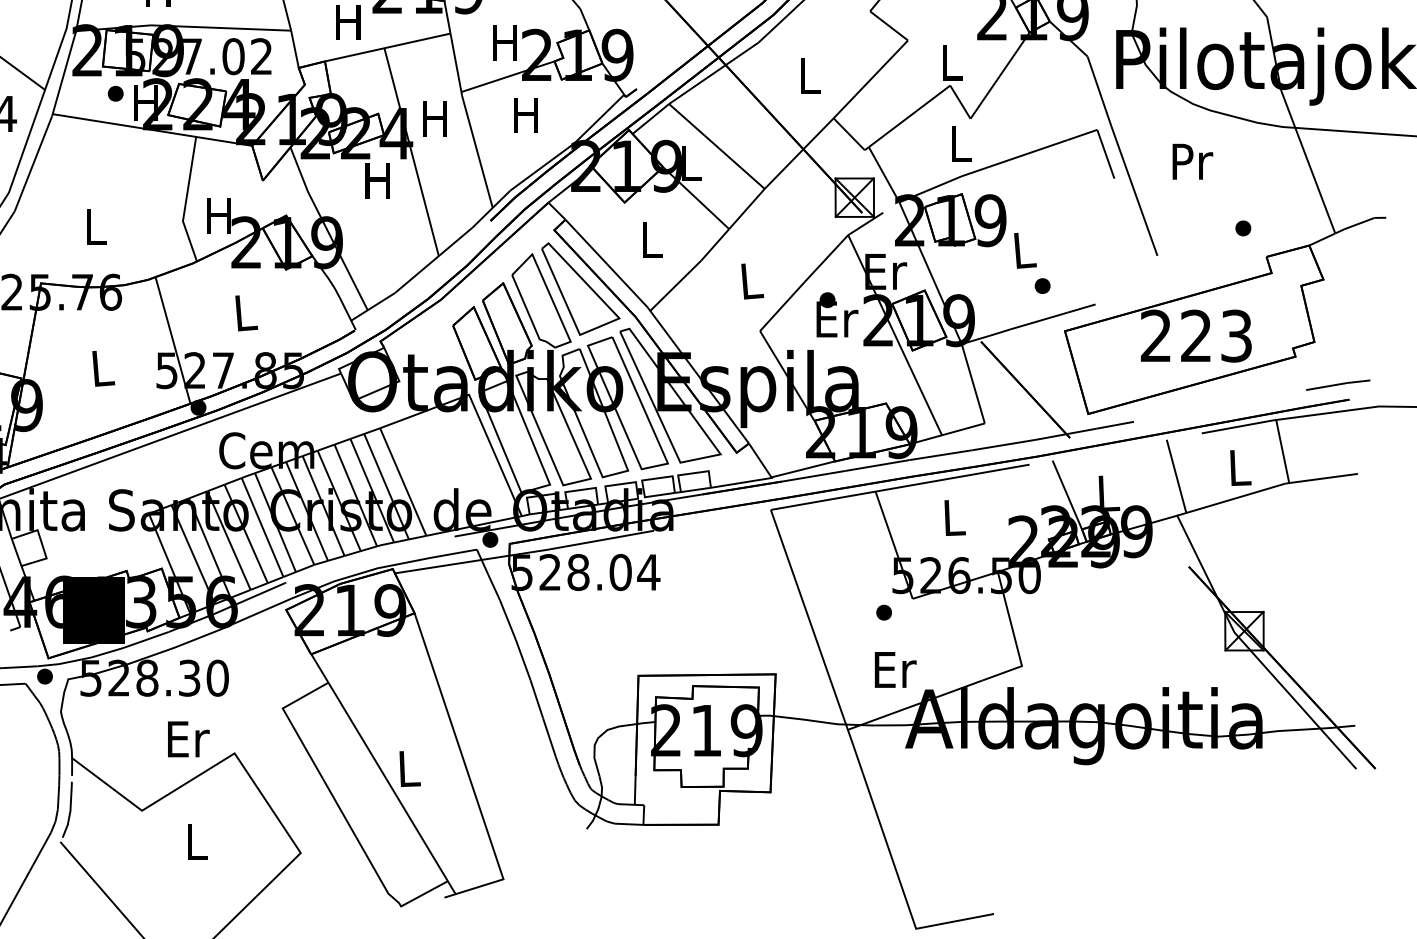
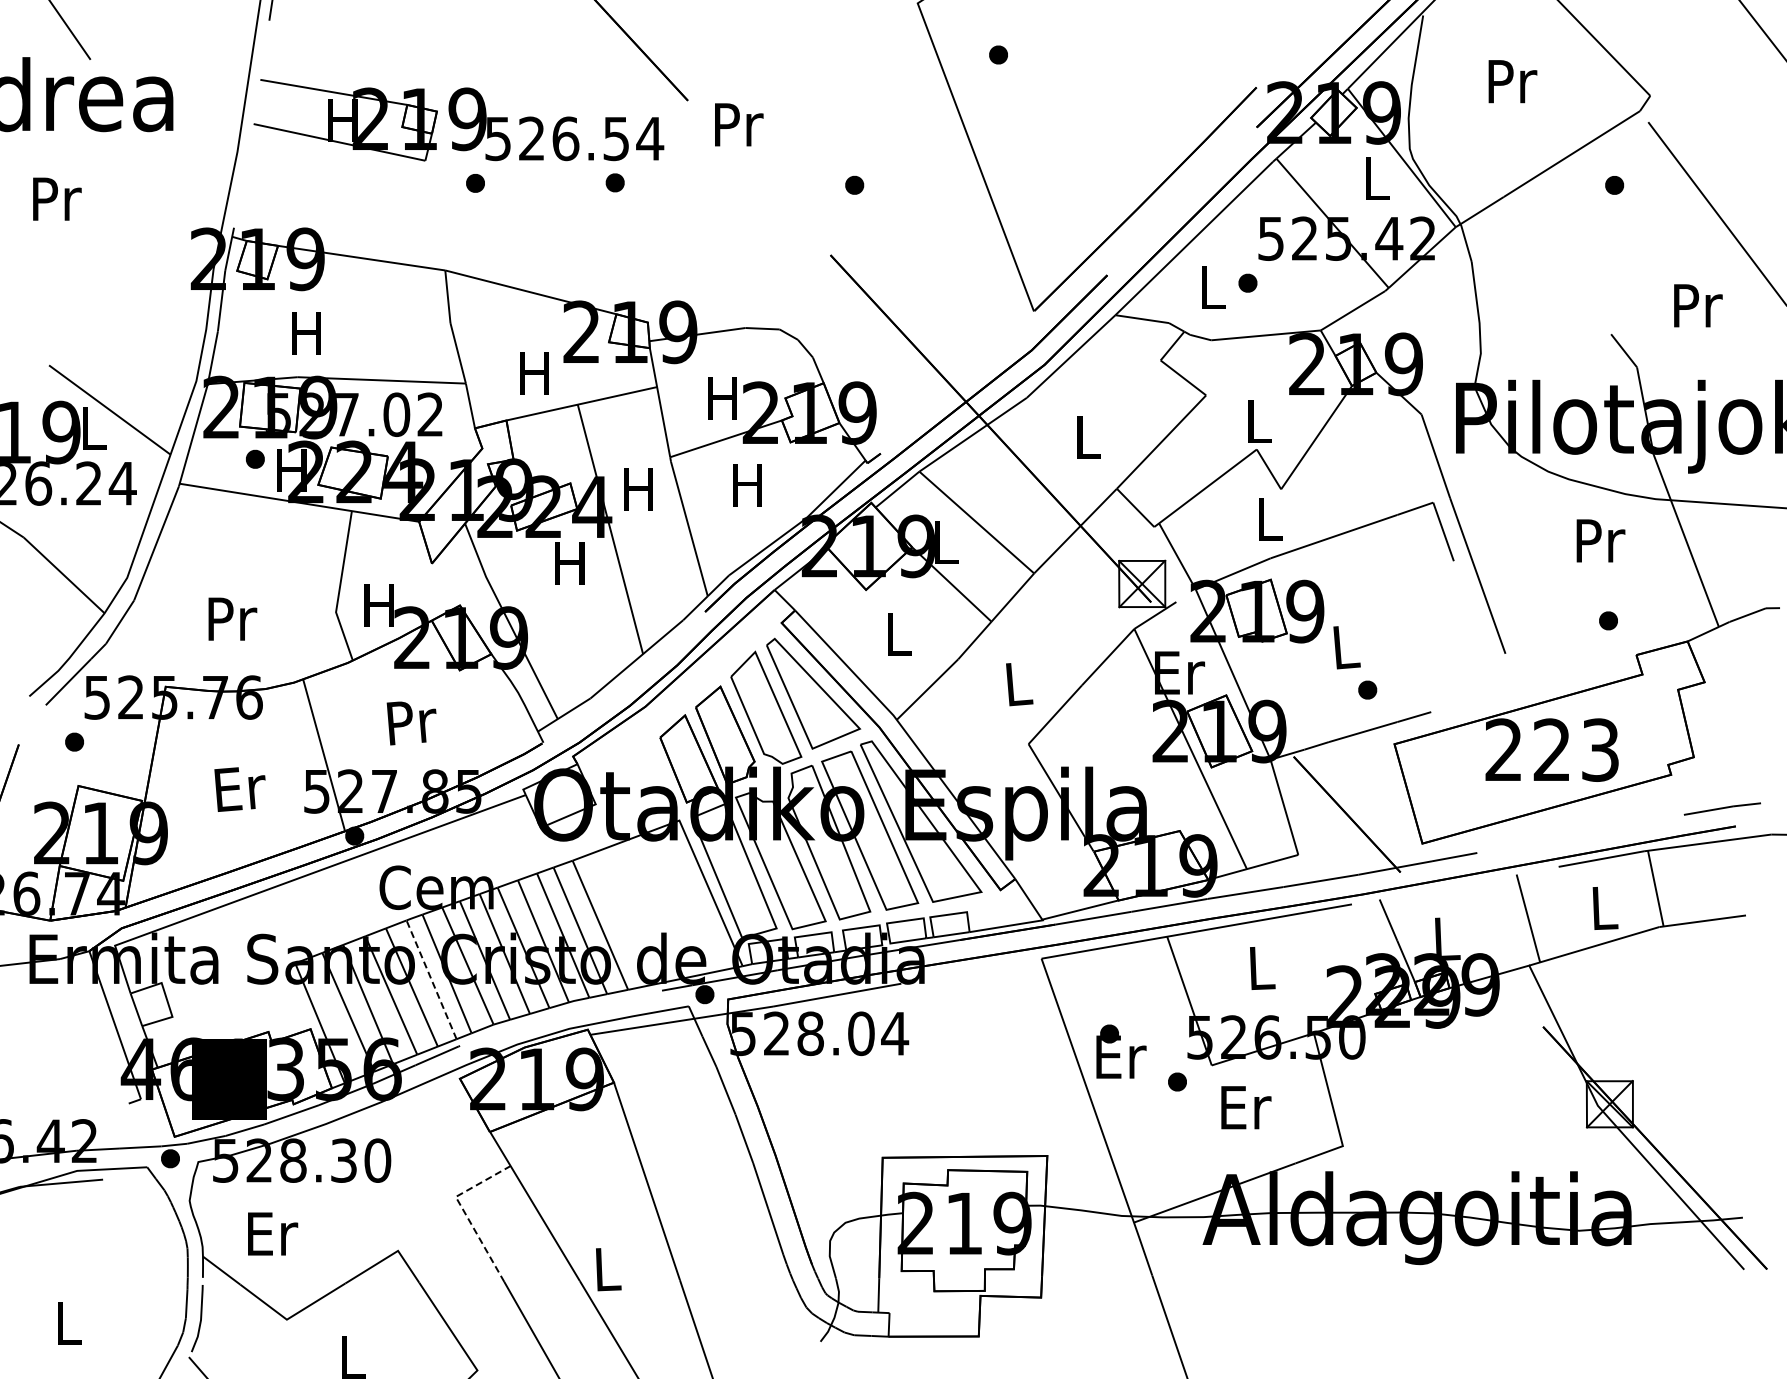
text: (1192, 161) -> (1600, 540), moved
text: (96, 226) -> (232, 618), L -> Pr
text: (245, 313) -> (411, 723), L -> Pr
text: (837, 314) -> (1121, 1051), moved
text: (102, 368) -> (239, 789), L -> Er
line: (262, 527) -> (431, 979), solid -> dashed
text: (895, 669) -> (1246, 1107), moved
line: (290, 720) -> (464, 1211), solid -> dashed
text: (189, 738) -> (273, 1233), moved

